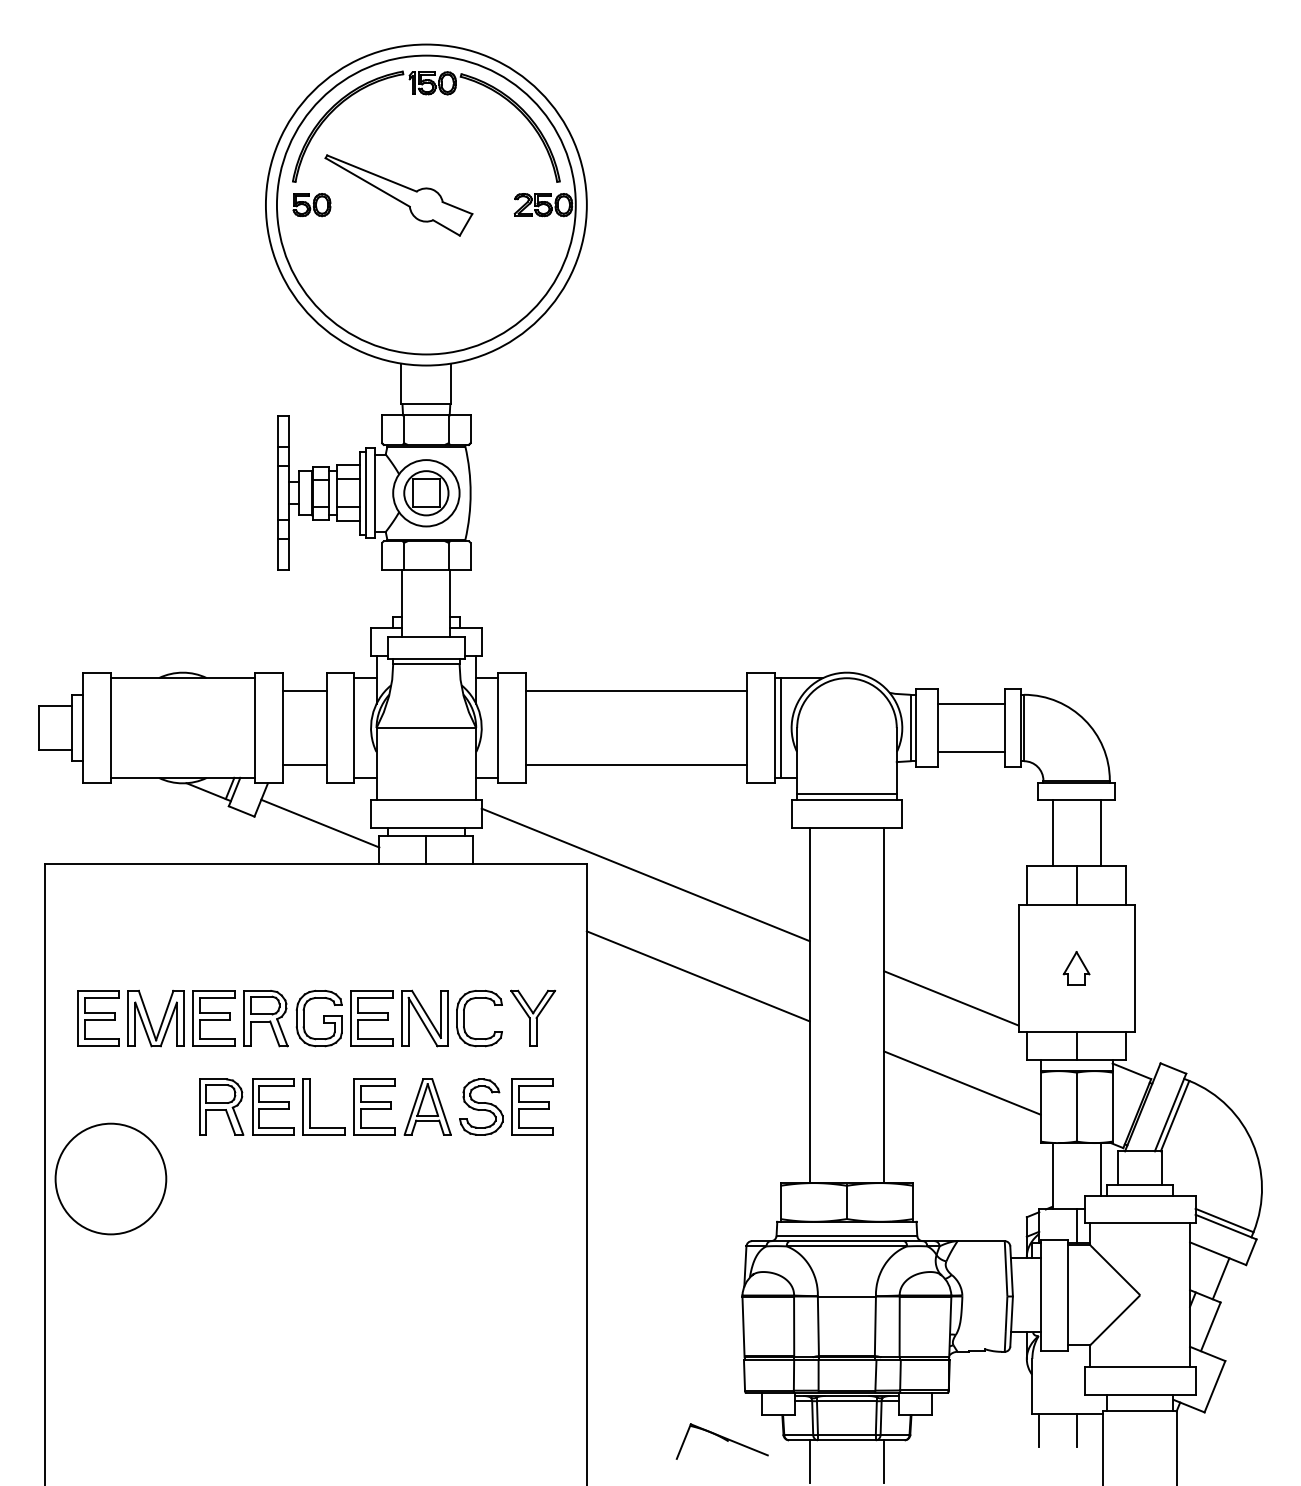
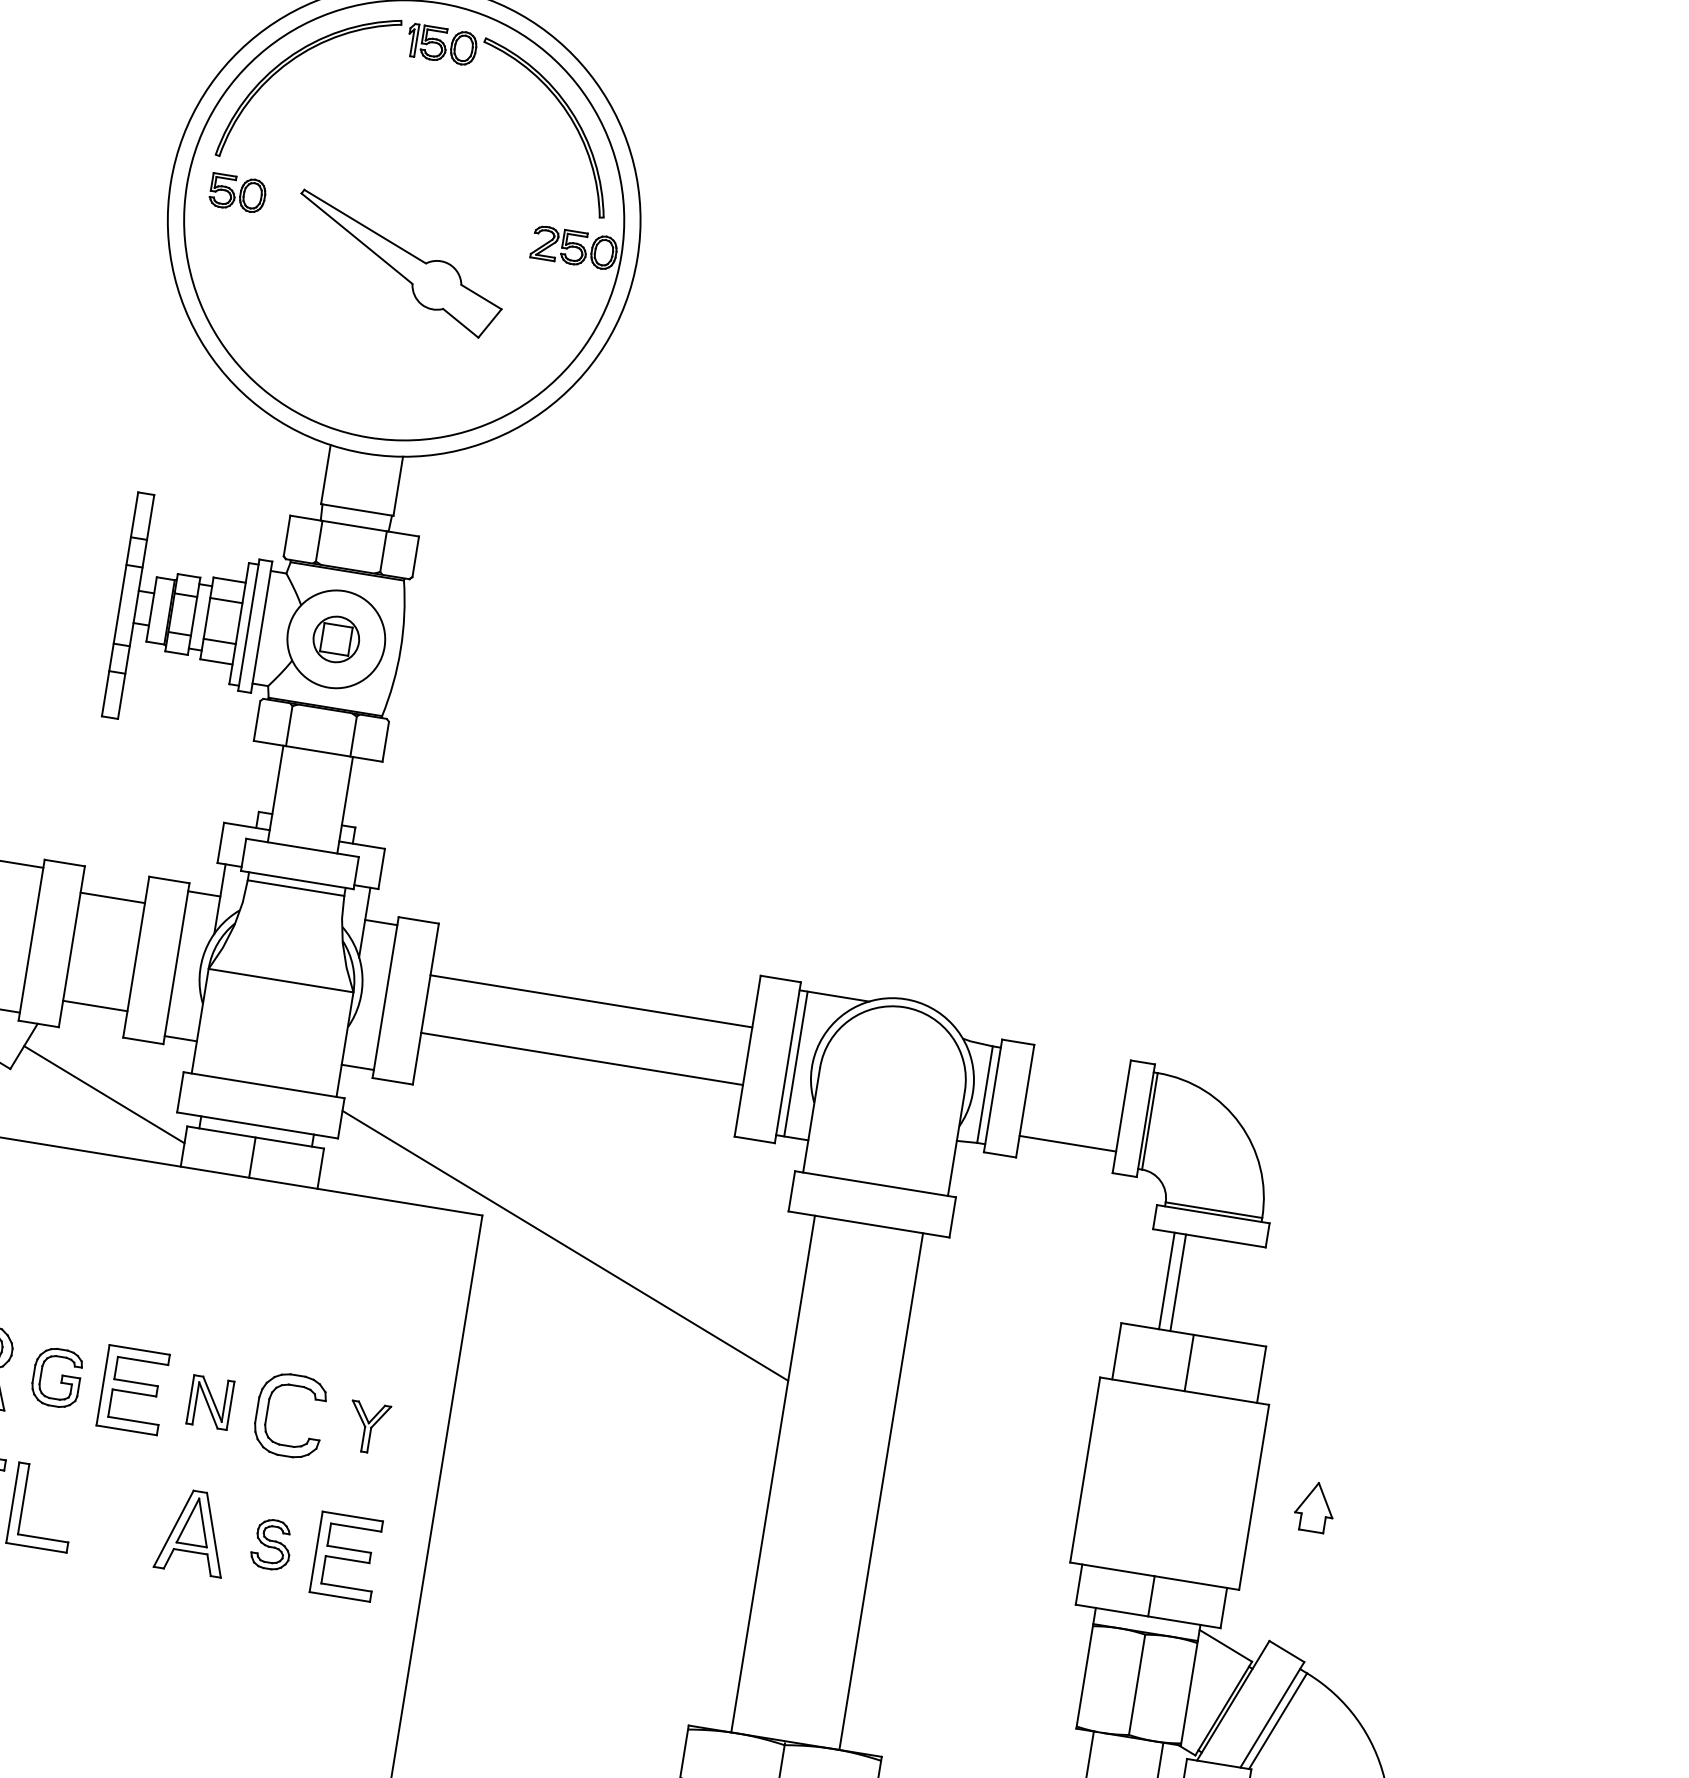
part: (398, 195) -> (398, 264), moved
part: (426, 493) -> (336, 639), size x0.7
line: (636, 690) -> (581, 1058), moved
line: (971, 704) -> (1079, 1074), removed
line: (636, 765) -> (591, 1001), moved
line: (846, 794) -> (876, 1176), removed
line: (1100, 832) -> (1178, 1281), moved
part: (1076, 968) -> (1314, 1506), moved
line: (697, 976) -> (616, 1405), removed
line: (951, 998) -> (980, 1497), removed
part: (533, 1017) -> (368, 1426), size x0.6
part: (318, 1018) -> (55, 1377), size x0.7
part: (424, 1018) -> (209, 1402), size x0.6
line: (962, 1082) -> (976, 1622), removed
part: (374, 1106) -> (116, 1518), removed
part: (481, 1106) -> (272, 1543), size x0.6

